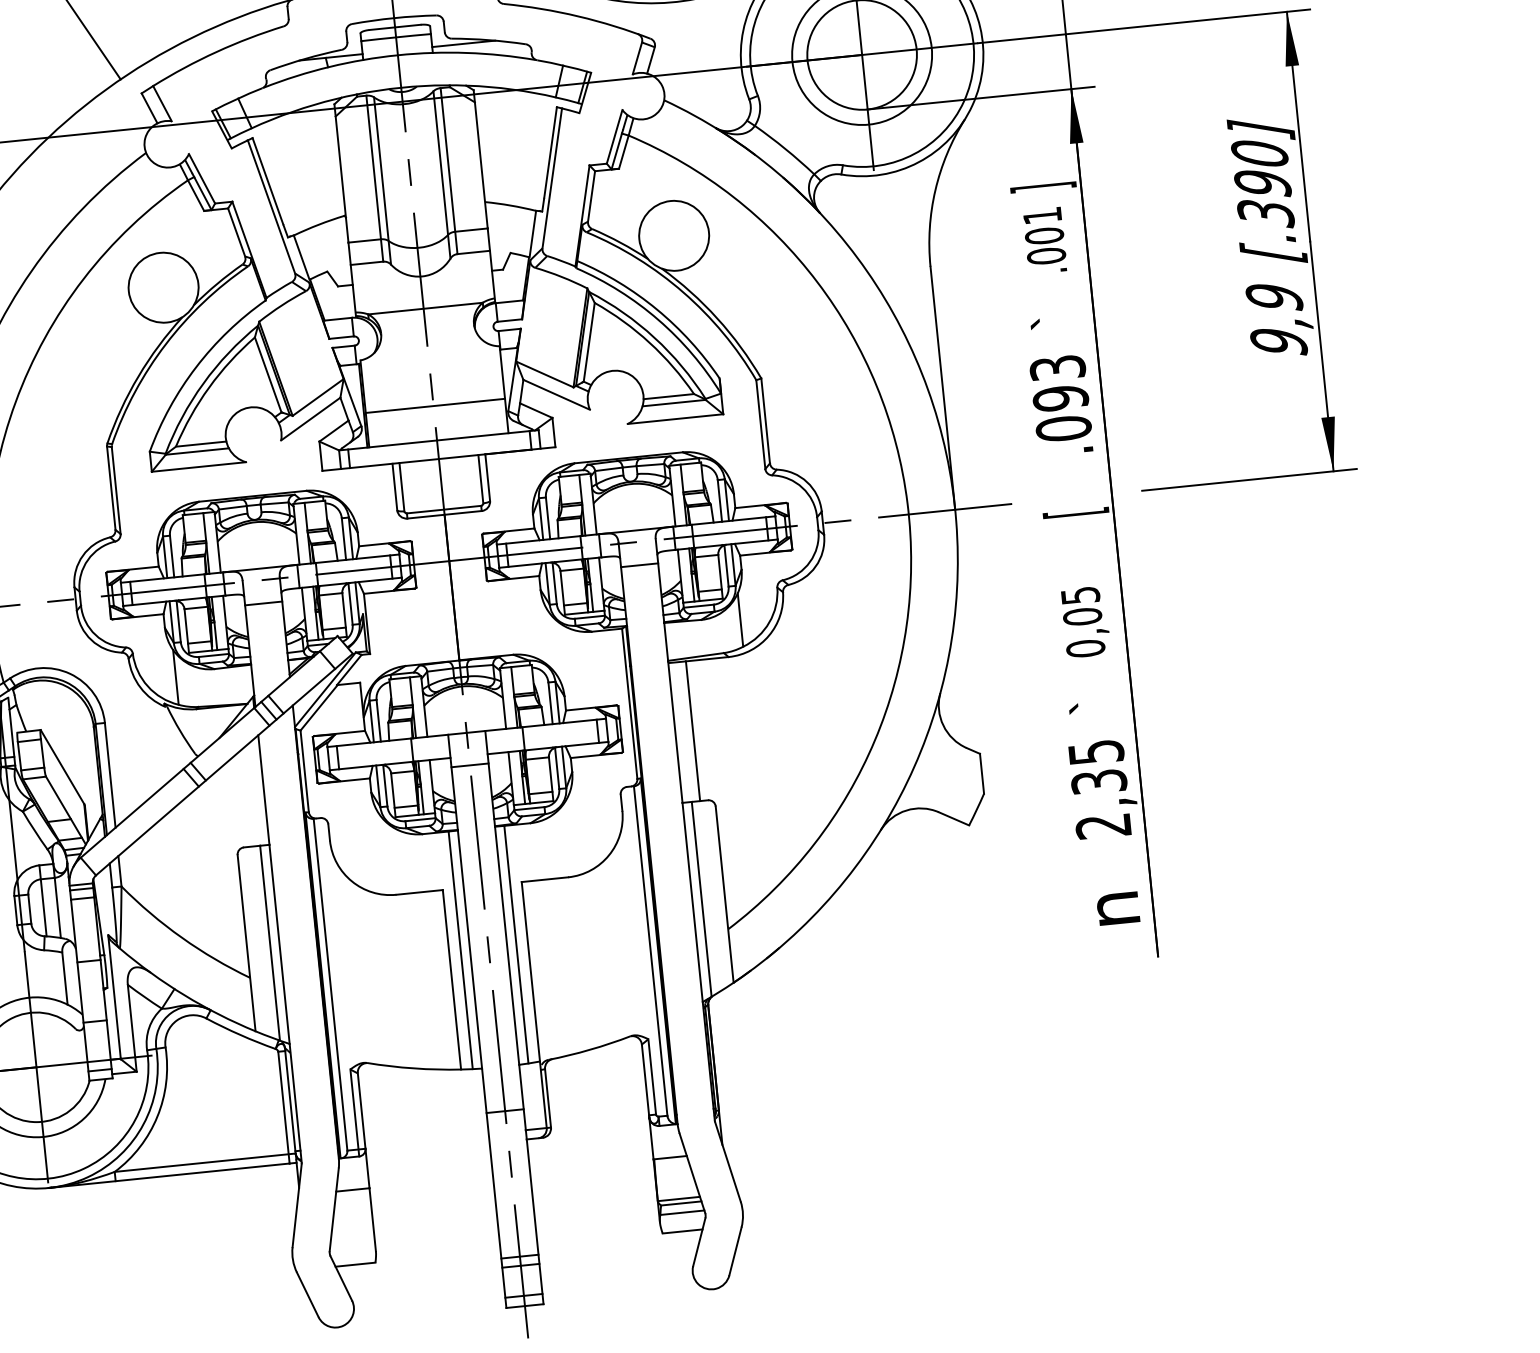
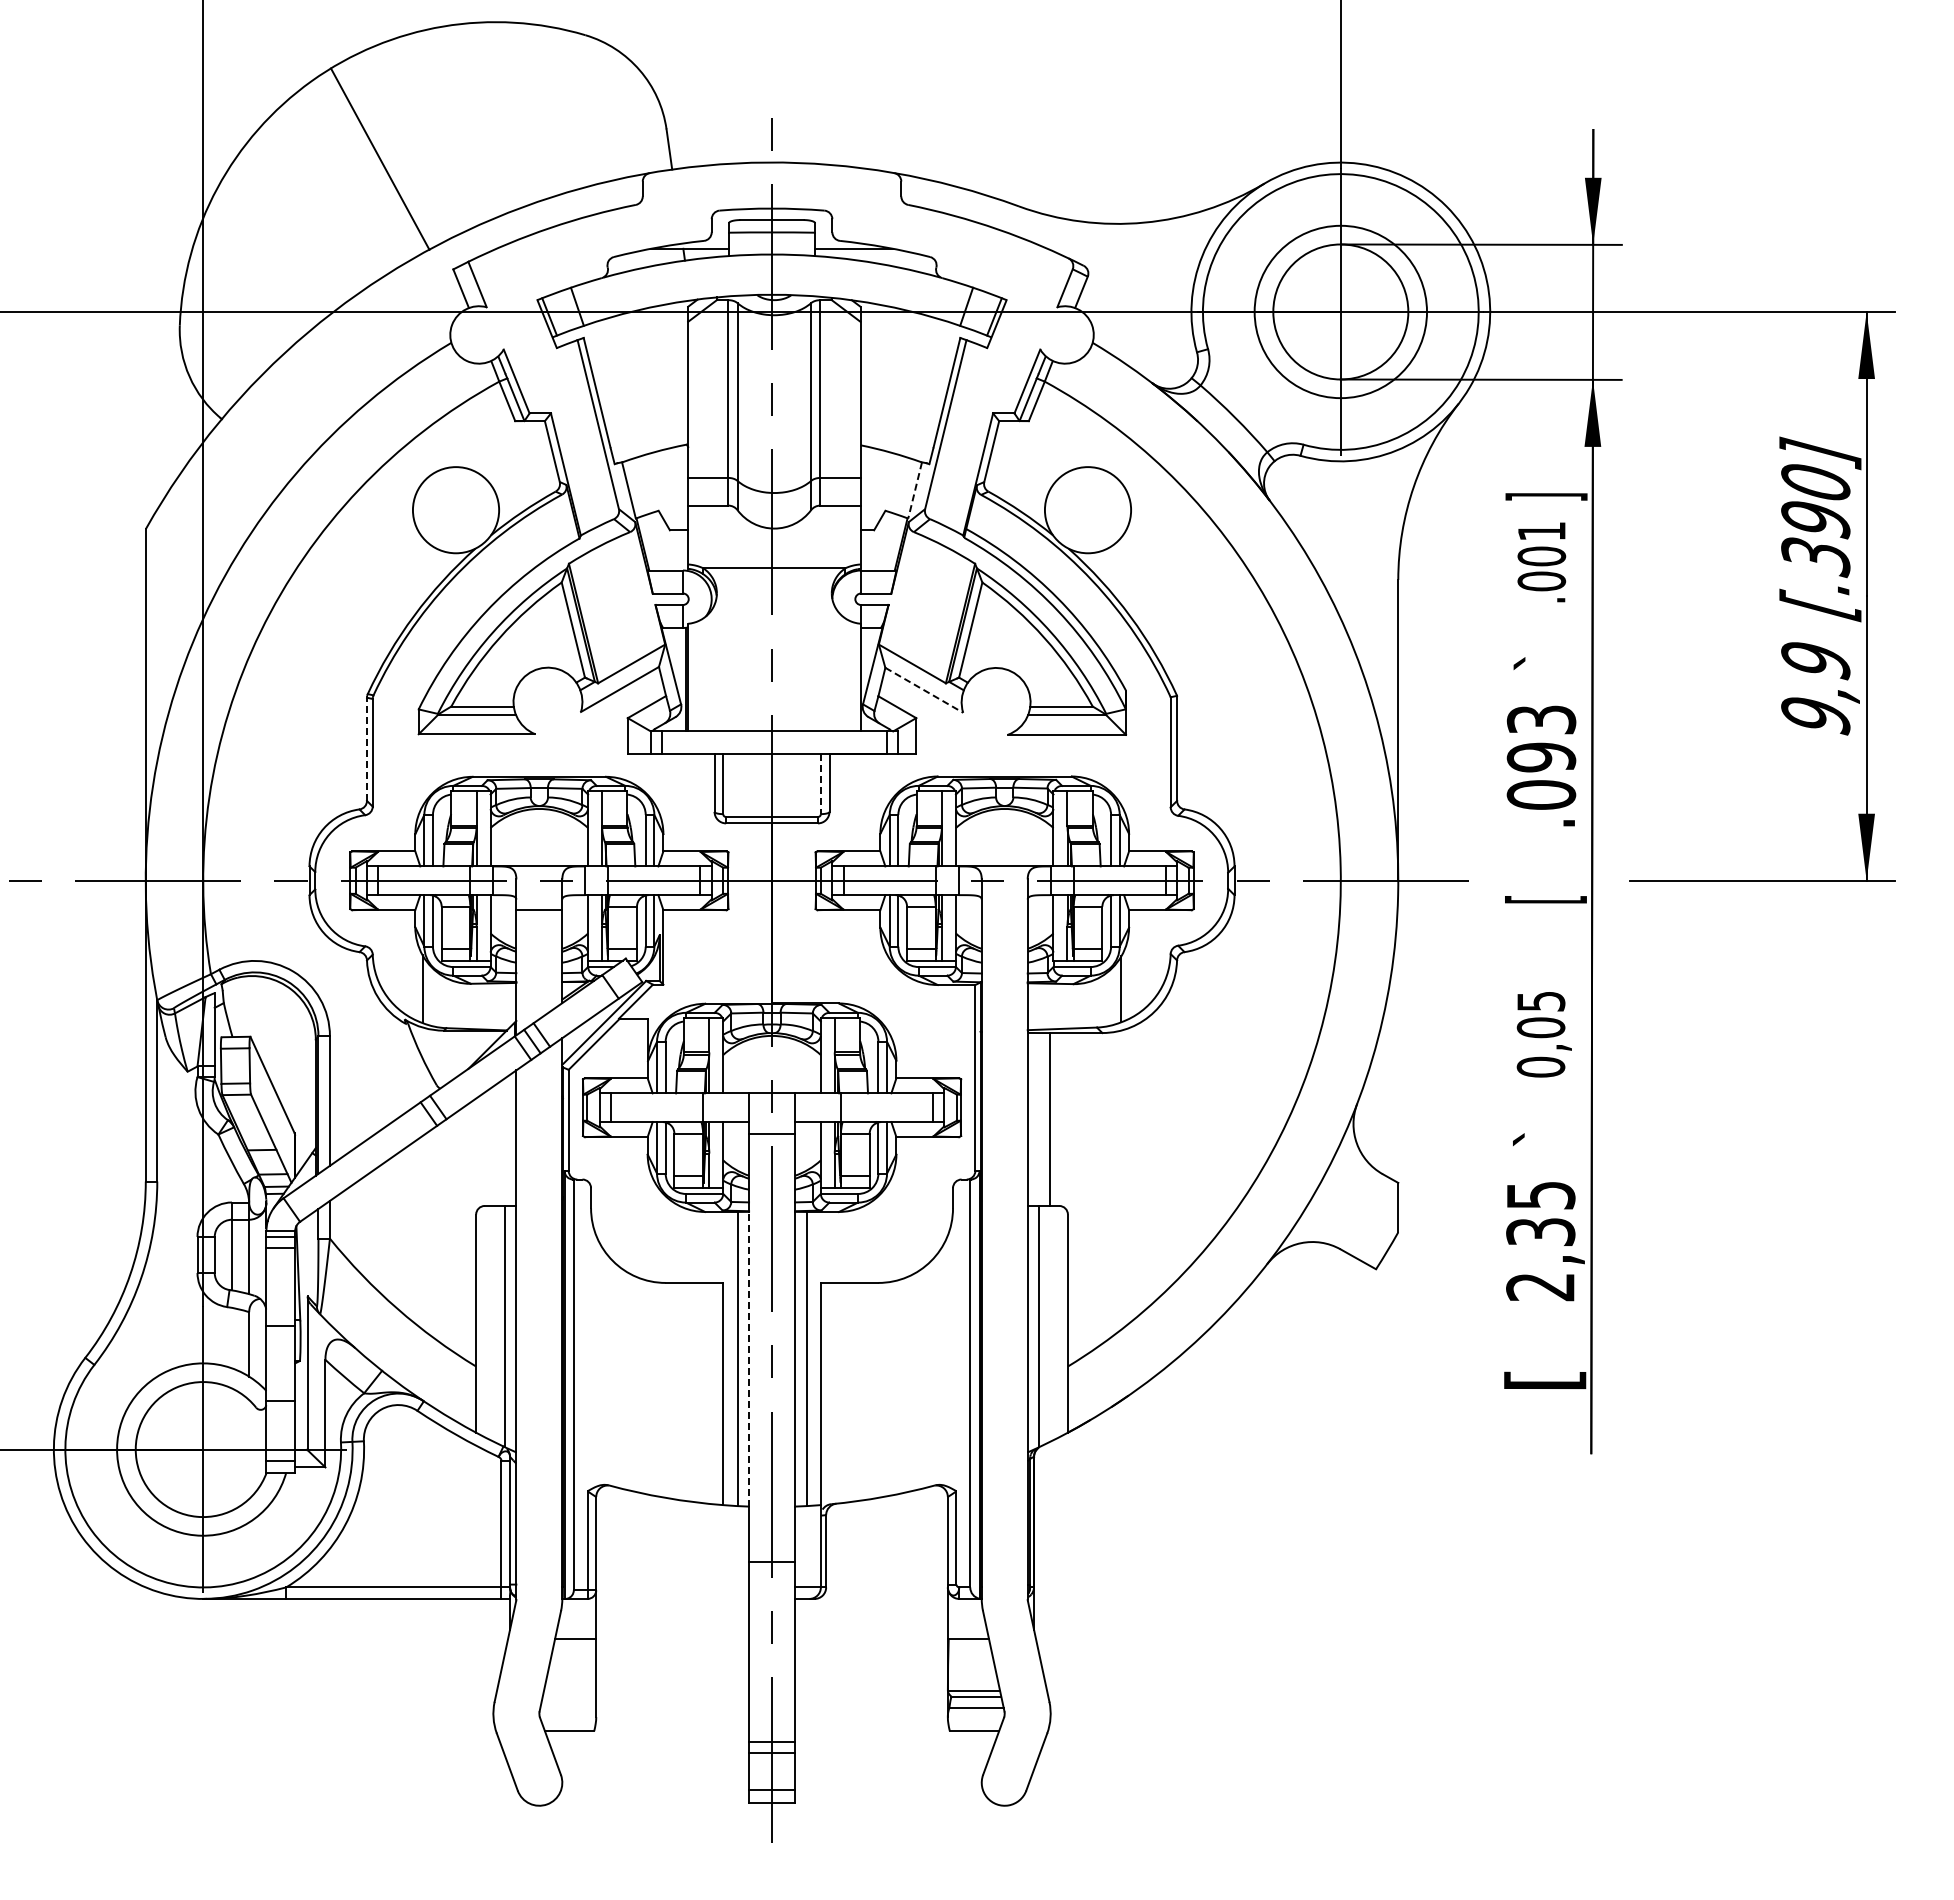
line: (533, 234) -> (915, 490), solid -> dashed
line: (556, 394) -> (924, 690), solid -> dashed
line: (435, 405) -> (774, 688), removed
line: (480, 479) -> (820, 784), solid -> dashed
line: (111, 488) -> (367, 749), solid -> dashed
line: (639, 565) -> (1004, 909), removed
text: (1115, 908) -> (1545, 1389), n -> [
line: (470, 948) -> (749, 1358), solid -> dashed

